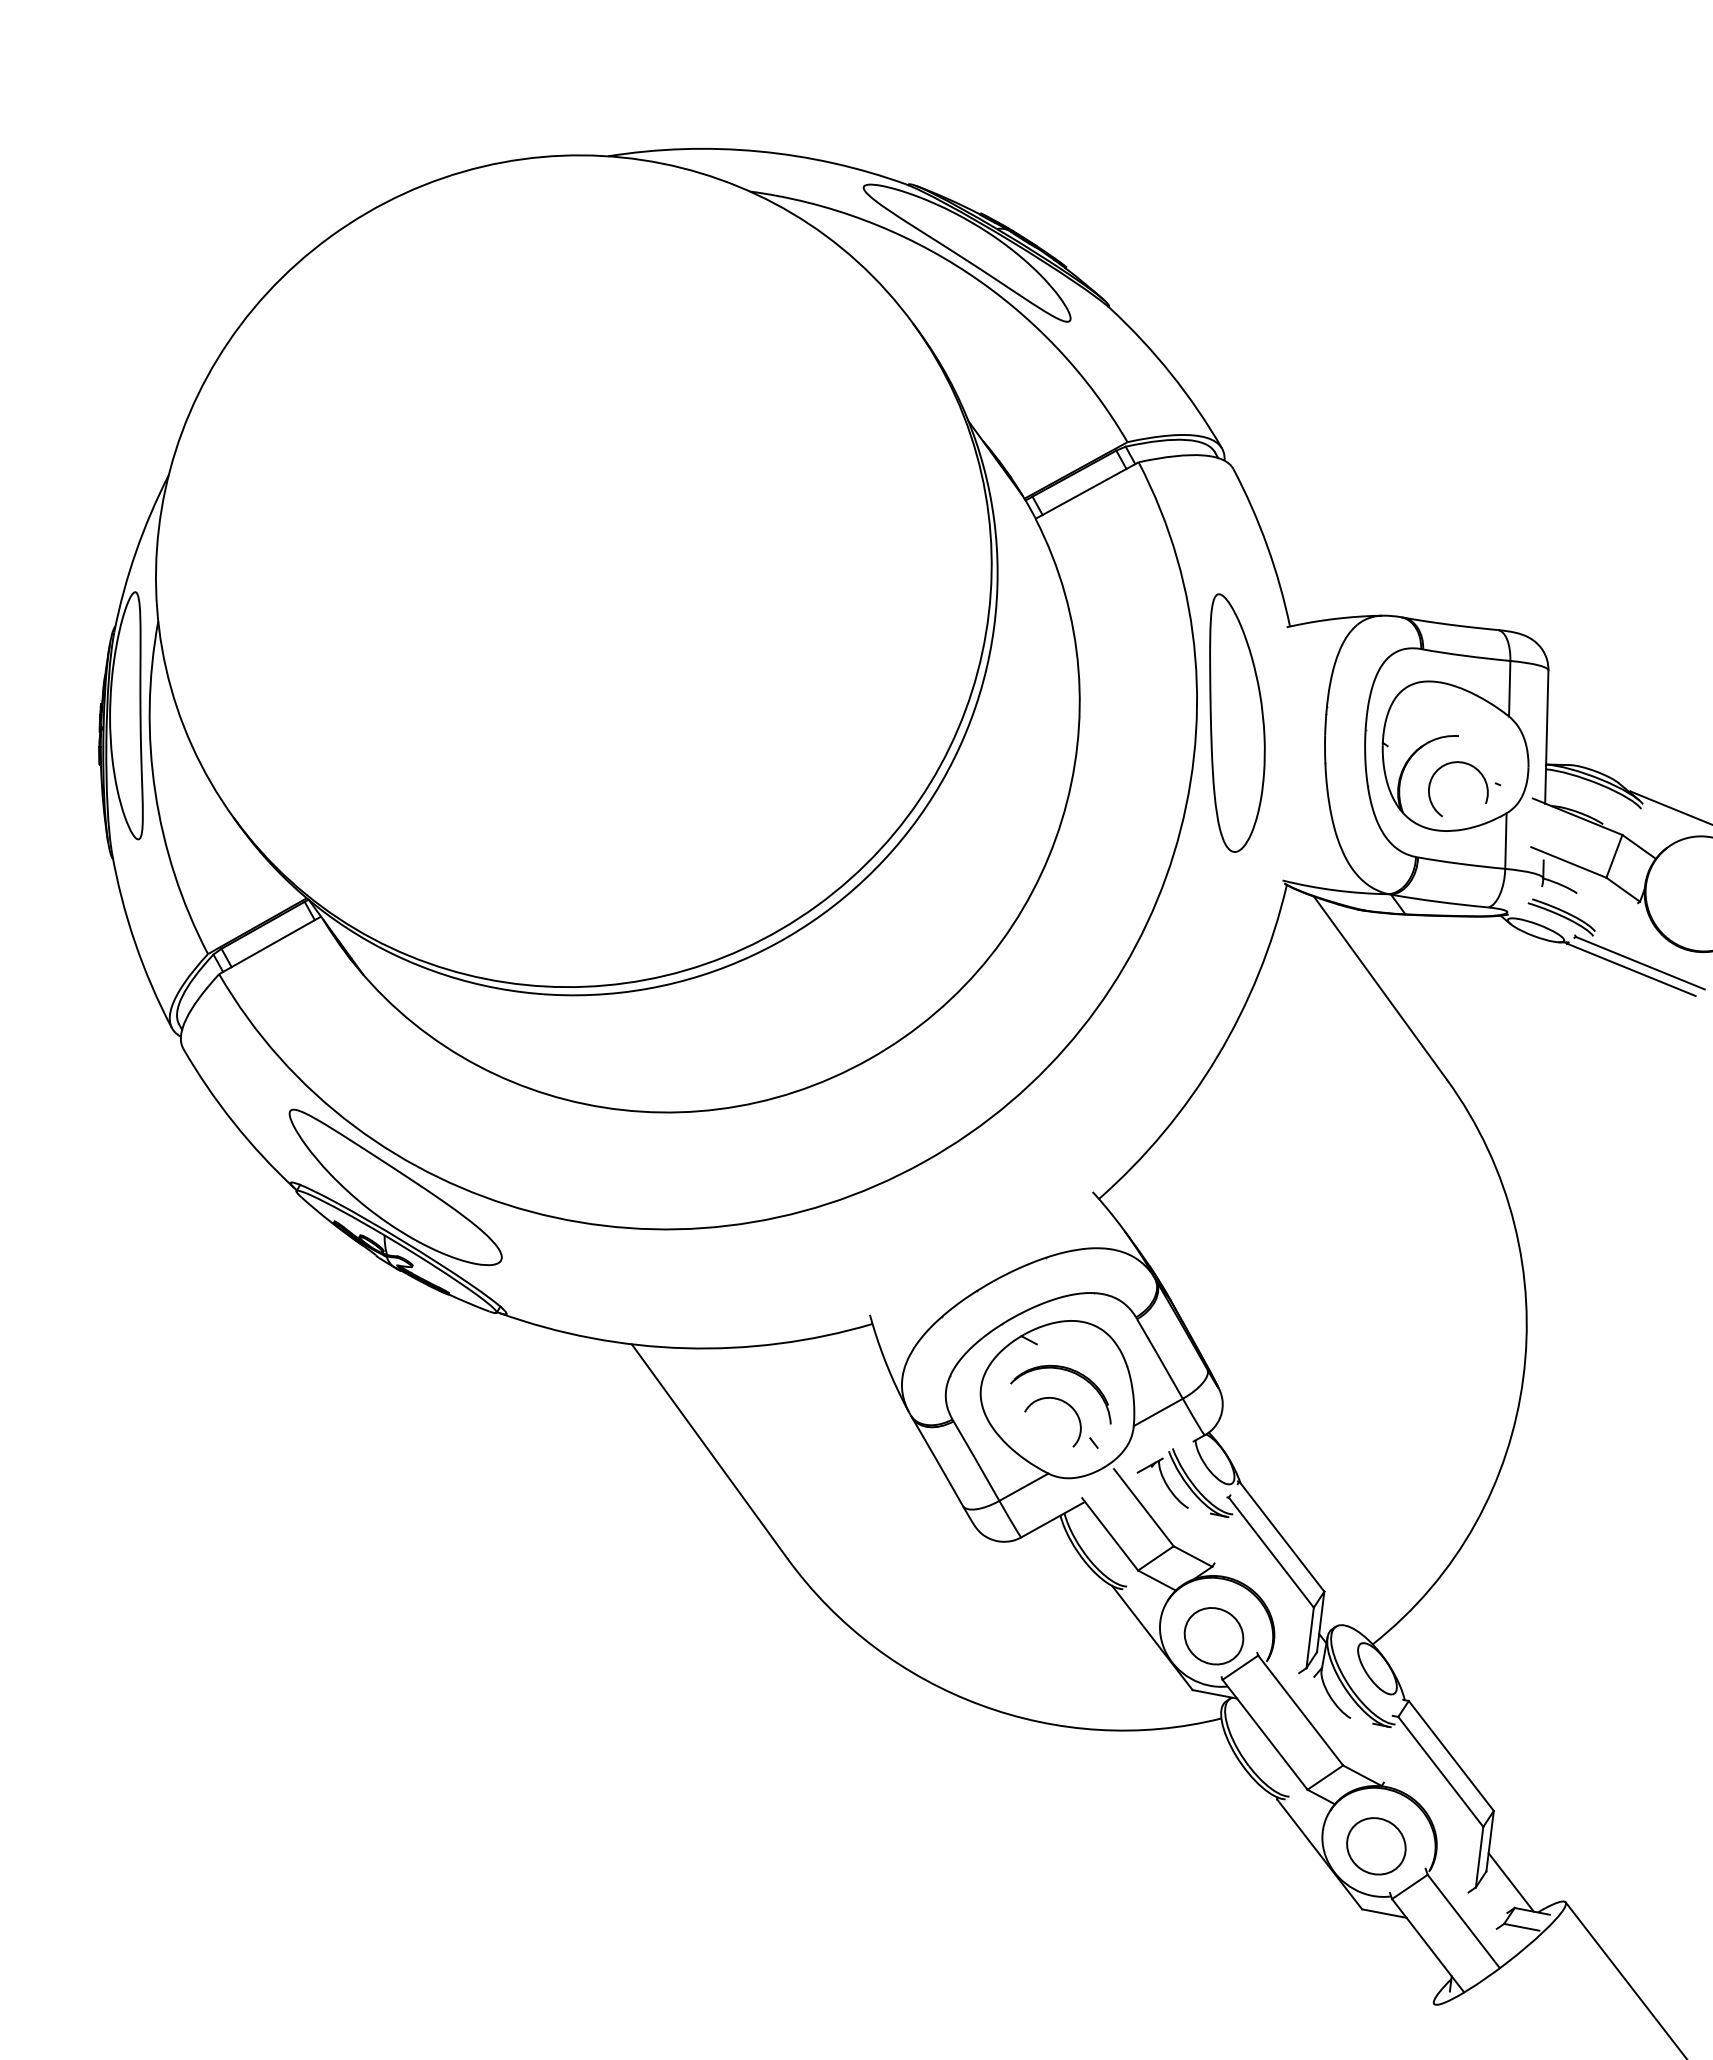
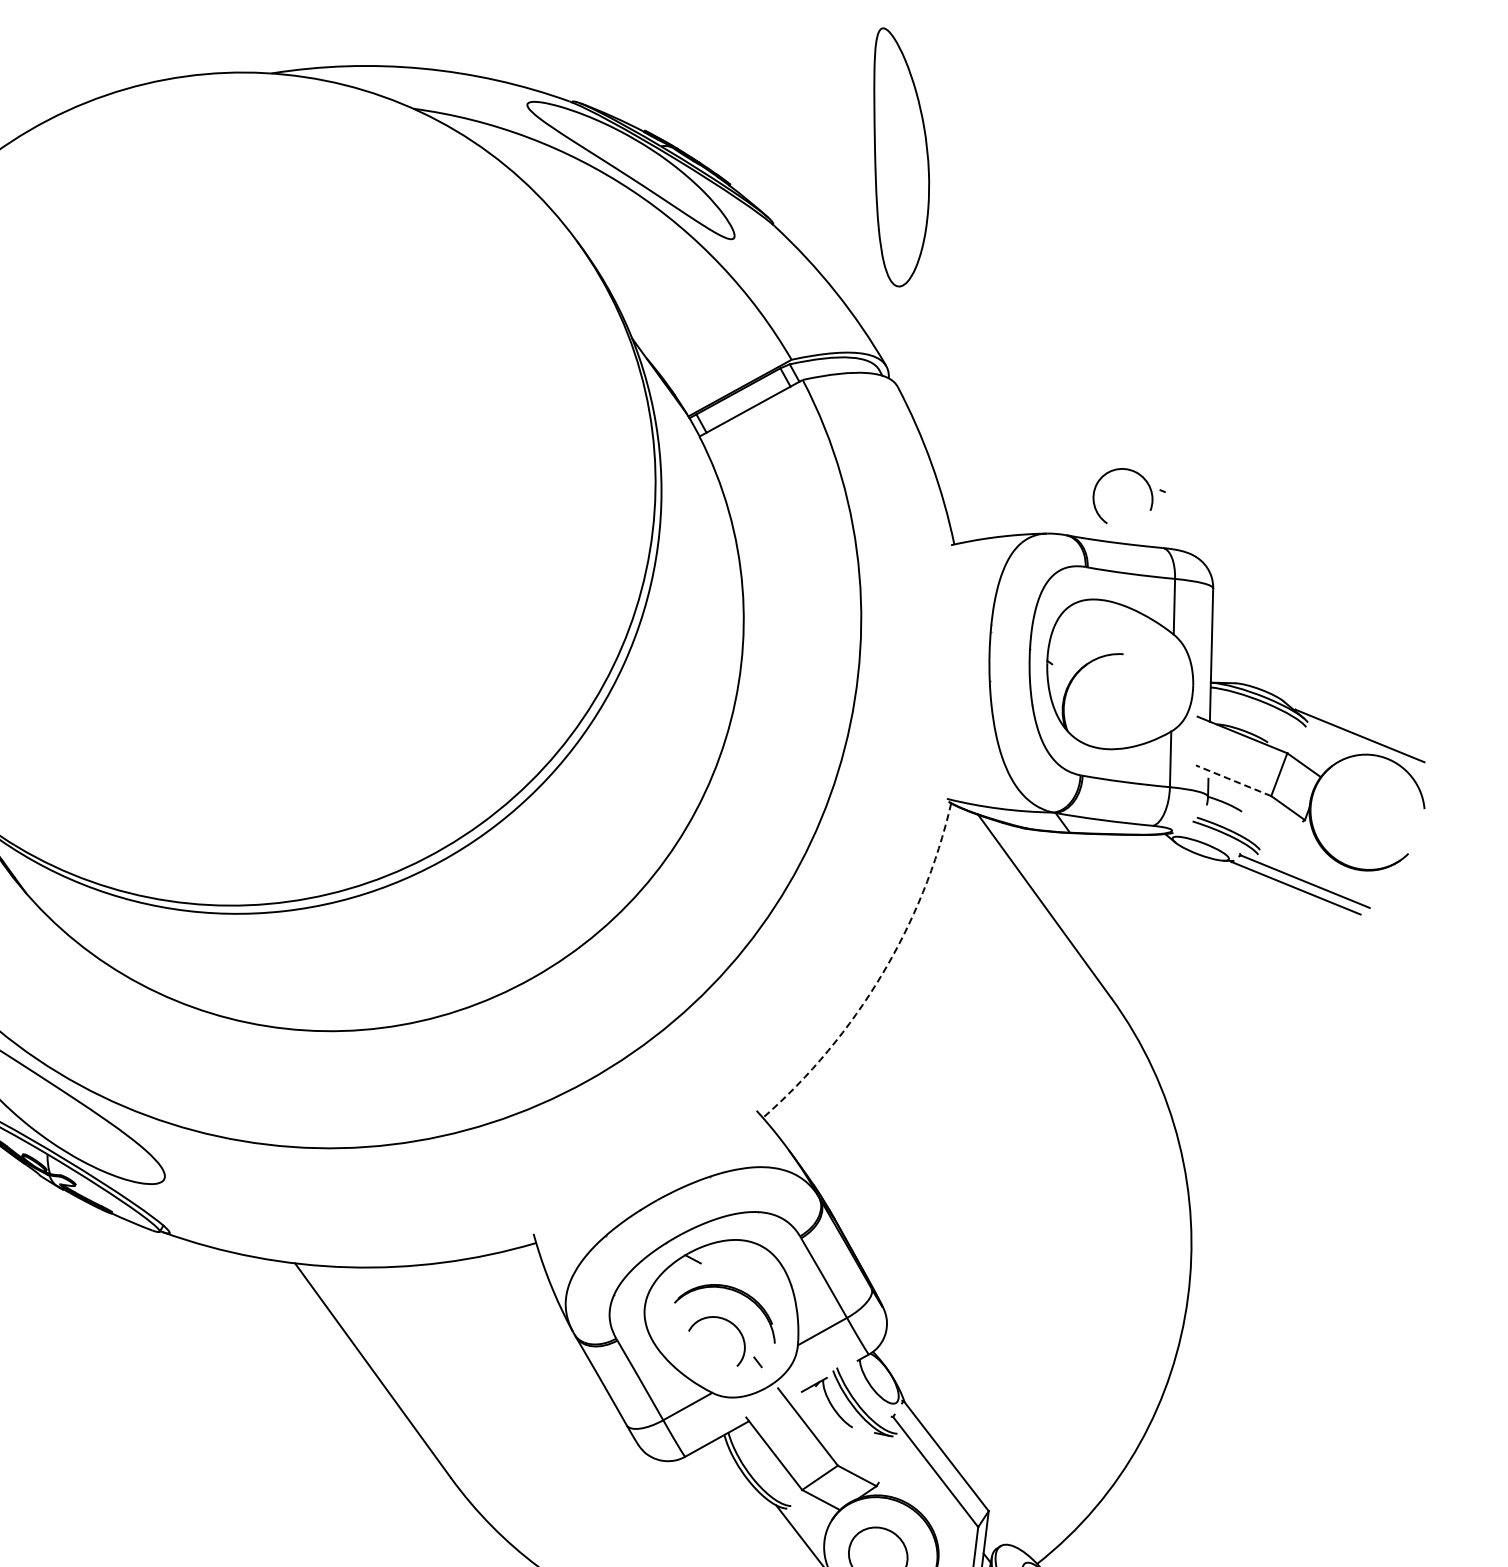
part: (1237, 722) -> (901, 156), moved
part: (1483, 779) -> (1148, 486), moved
line: (1568, 862) -> (1233, 780), solid -> dashed
arc: (1217, 1056) -> (881, 975), solid -> dashed

